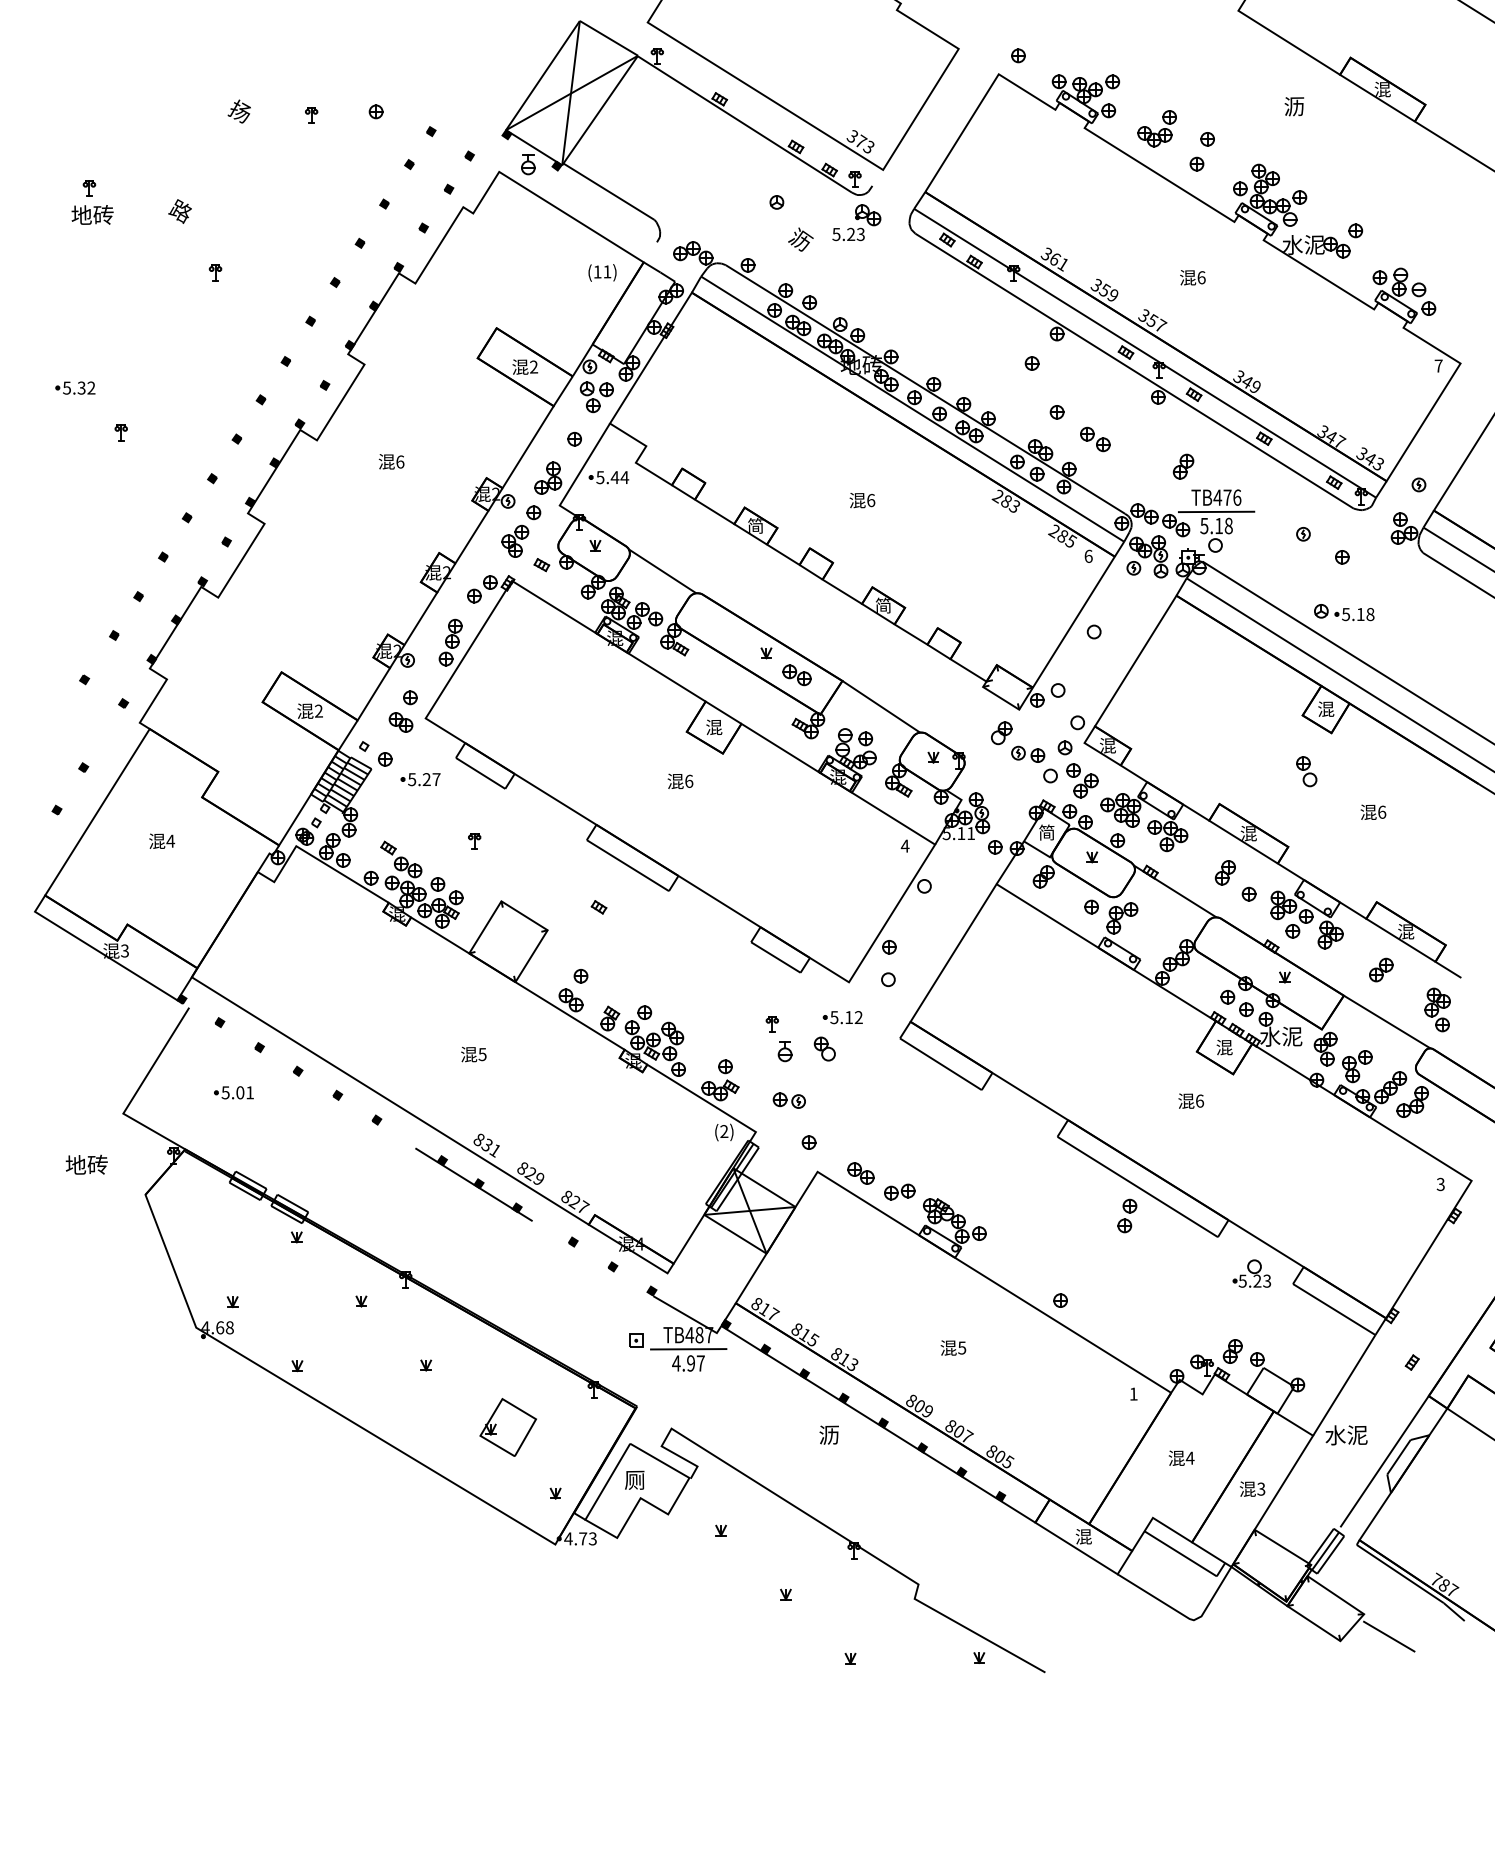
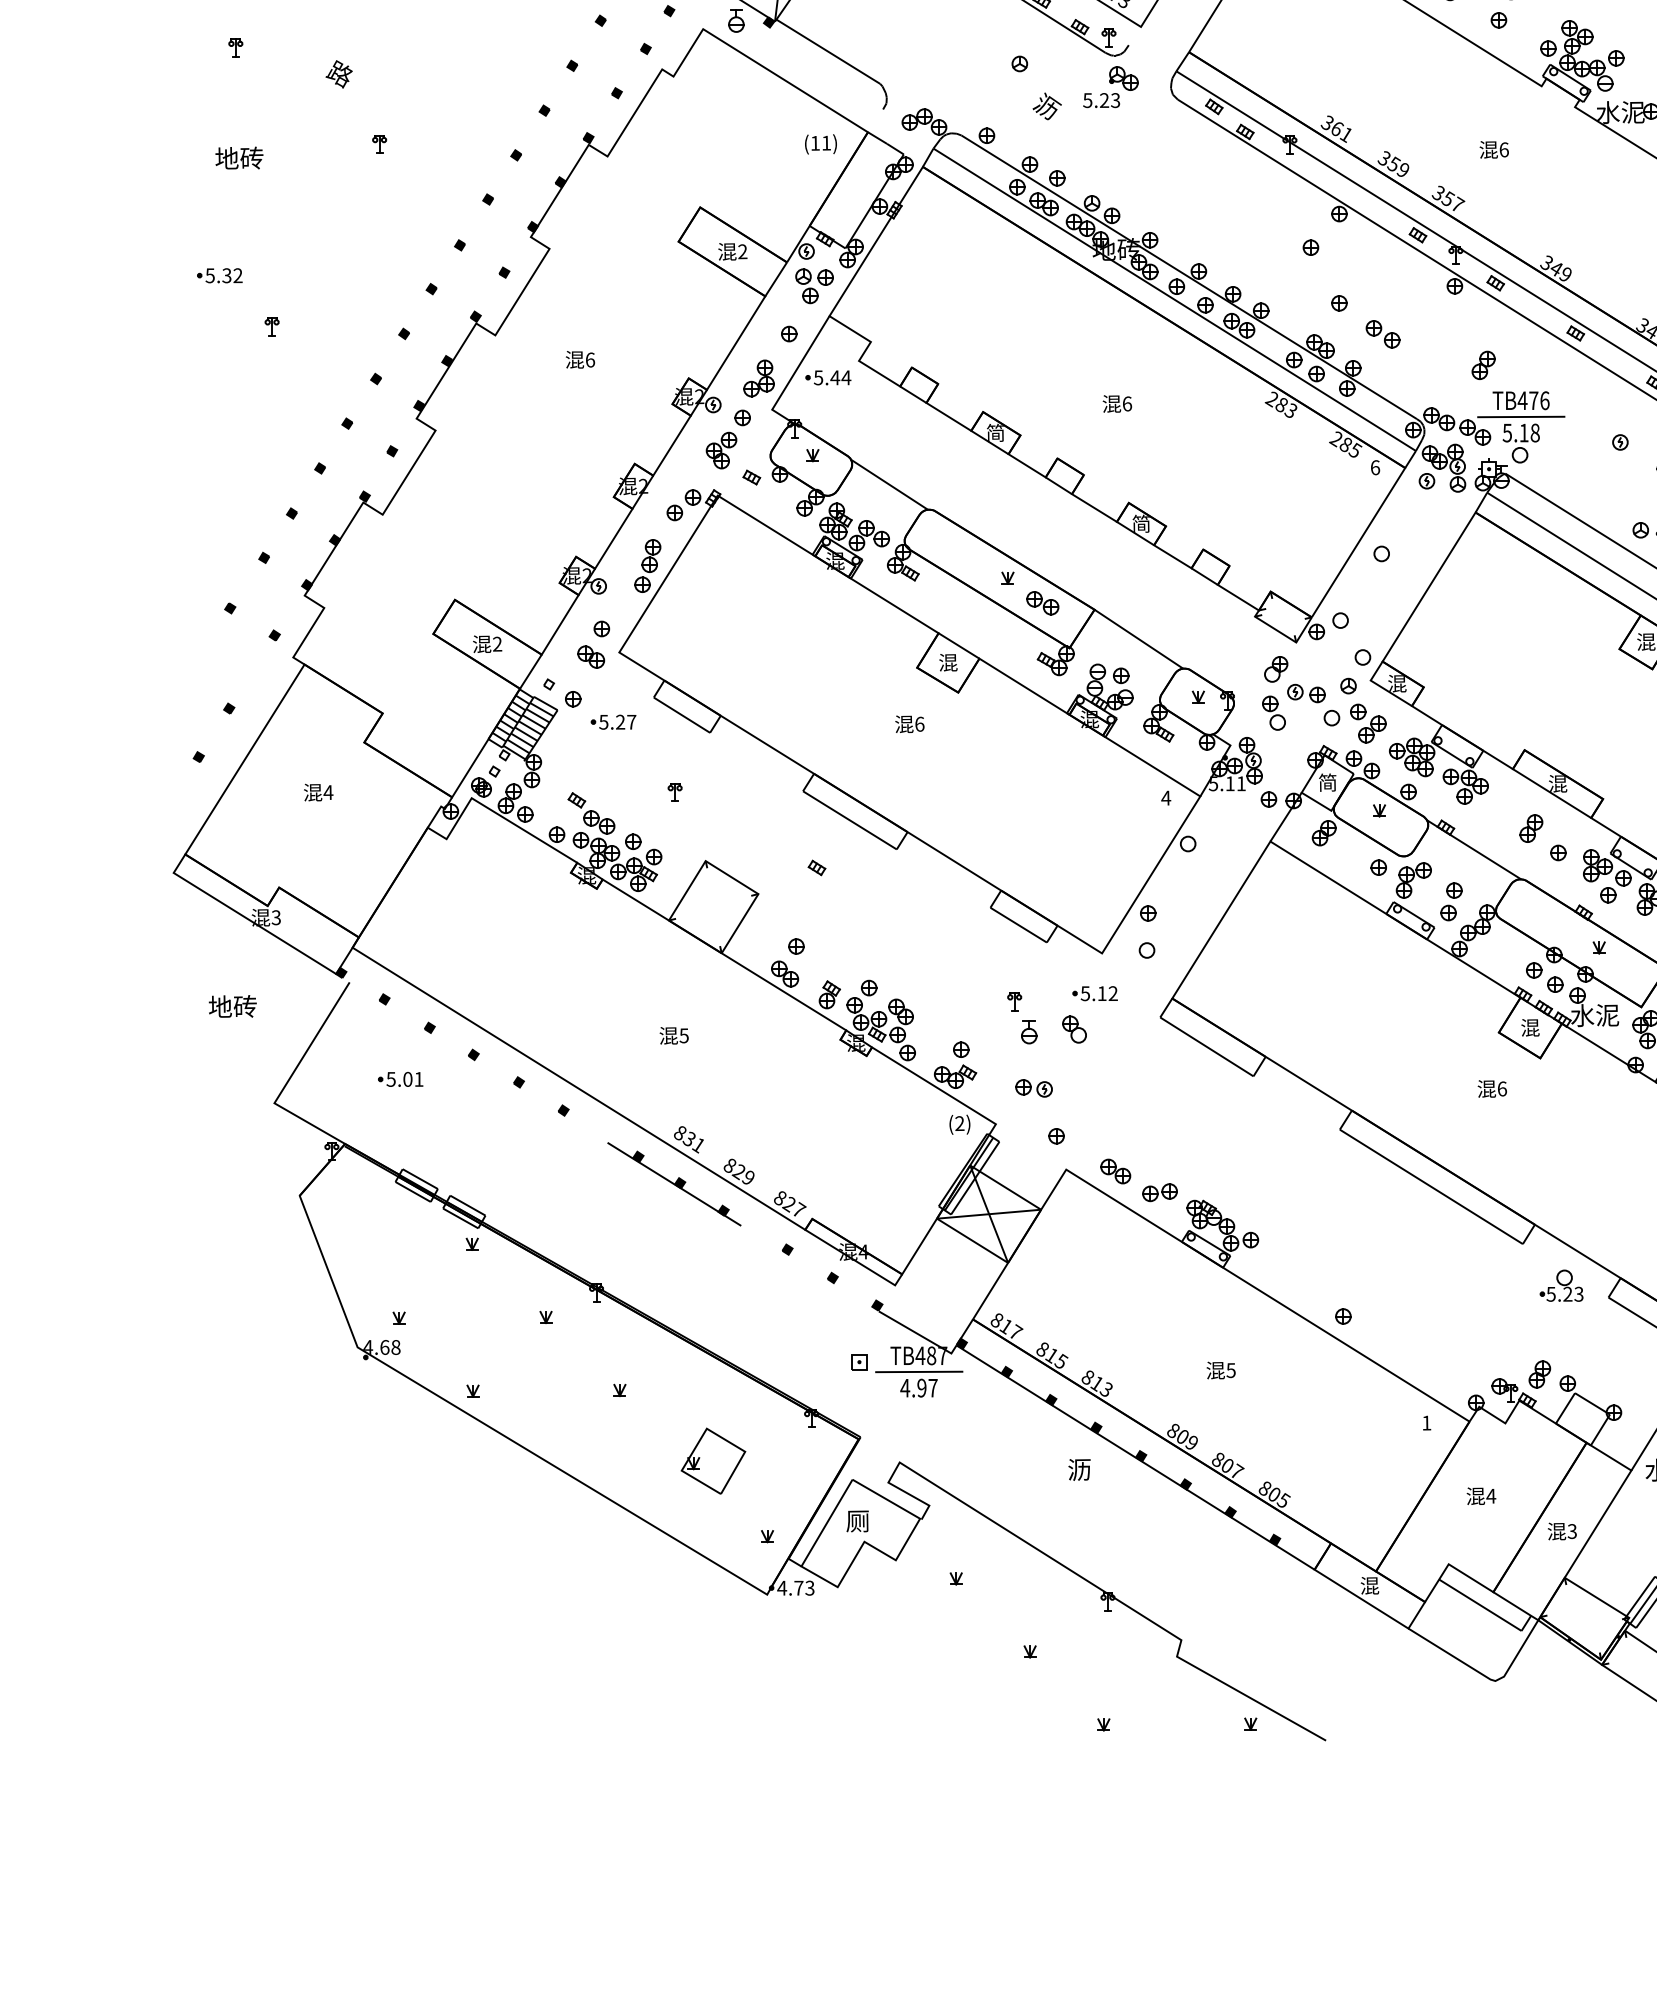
text: (92, 214) -> (239, 157), moved
part: (1306, 771) -> (1273, 713), moved
text: (86, 1164) -> (232, 1006), moved
part: (1127, 1215) -> (1451, 901), moved

